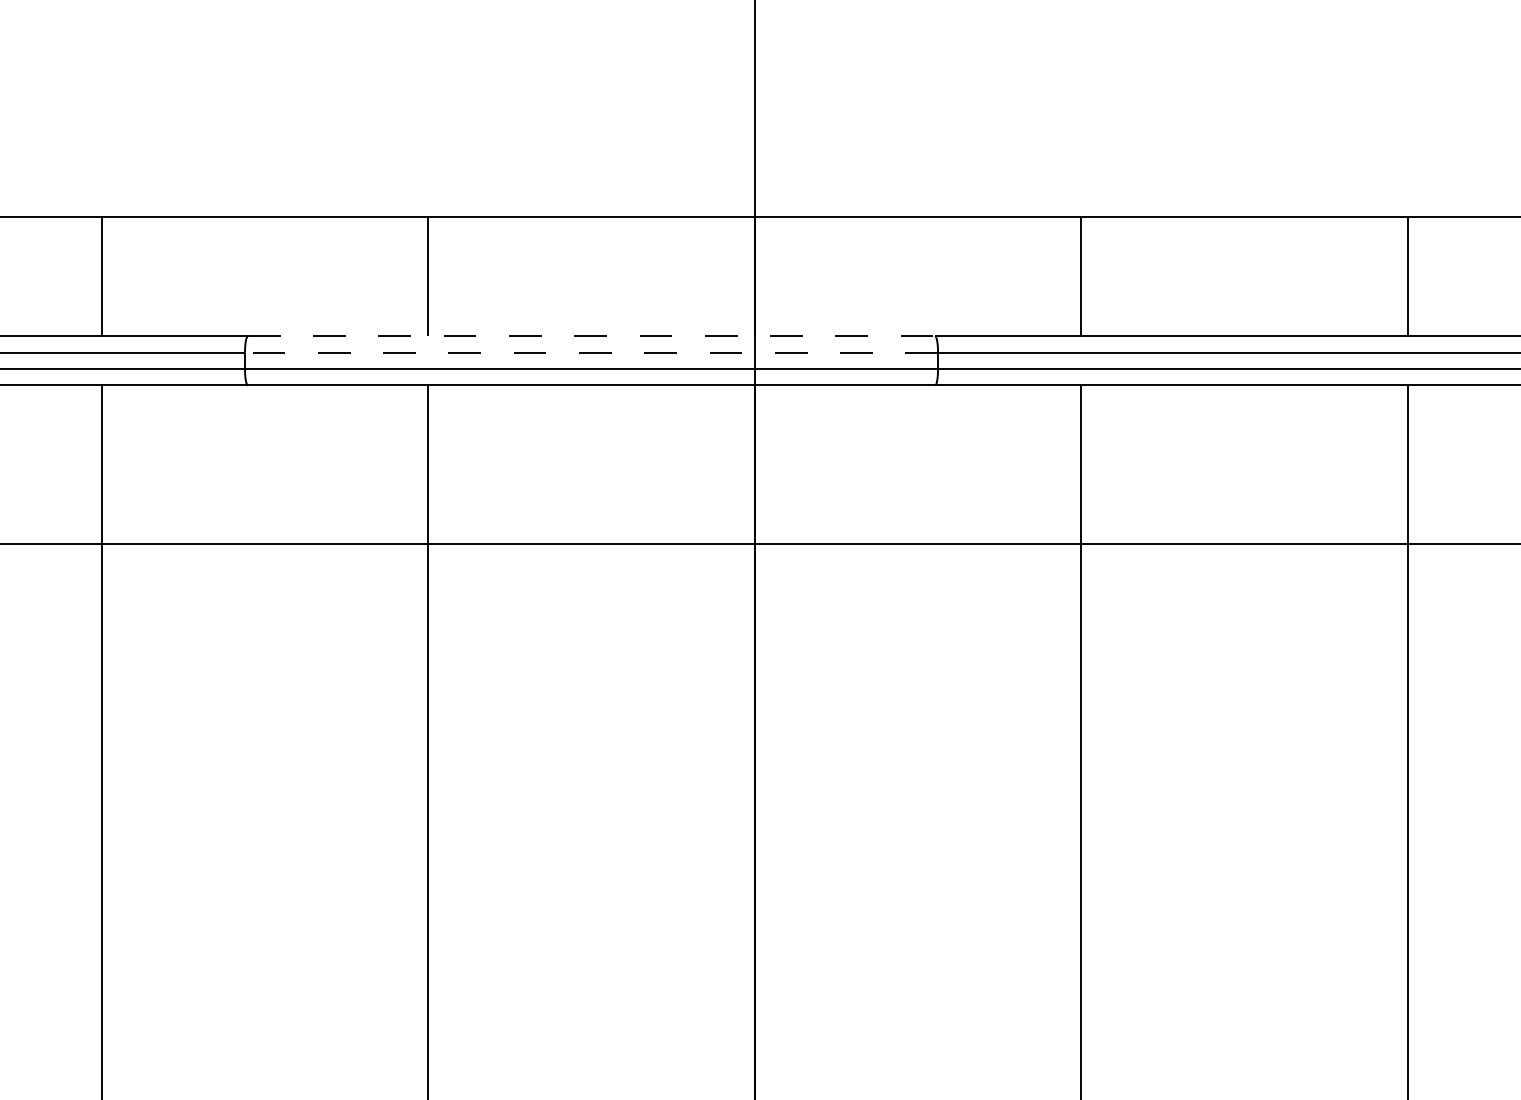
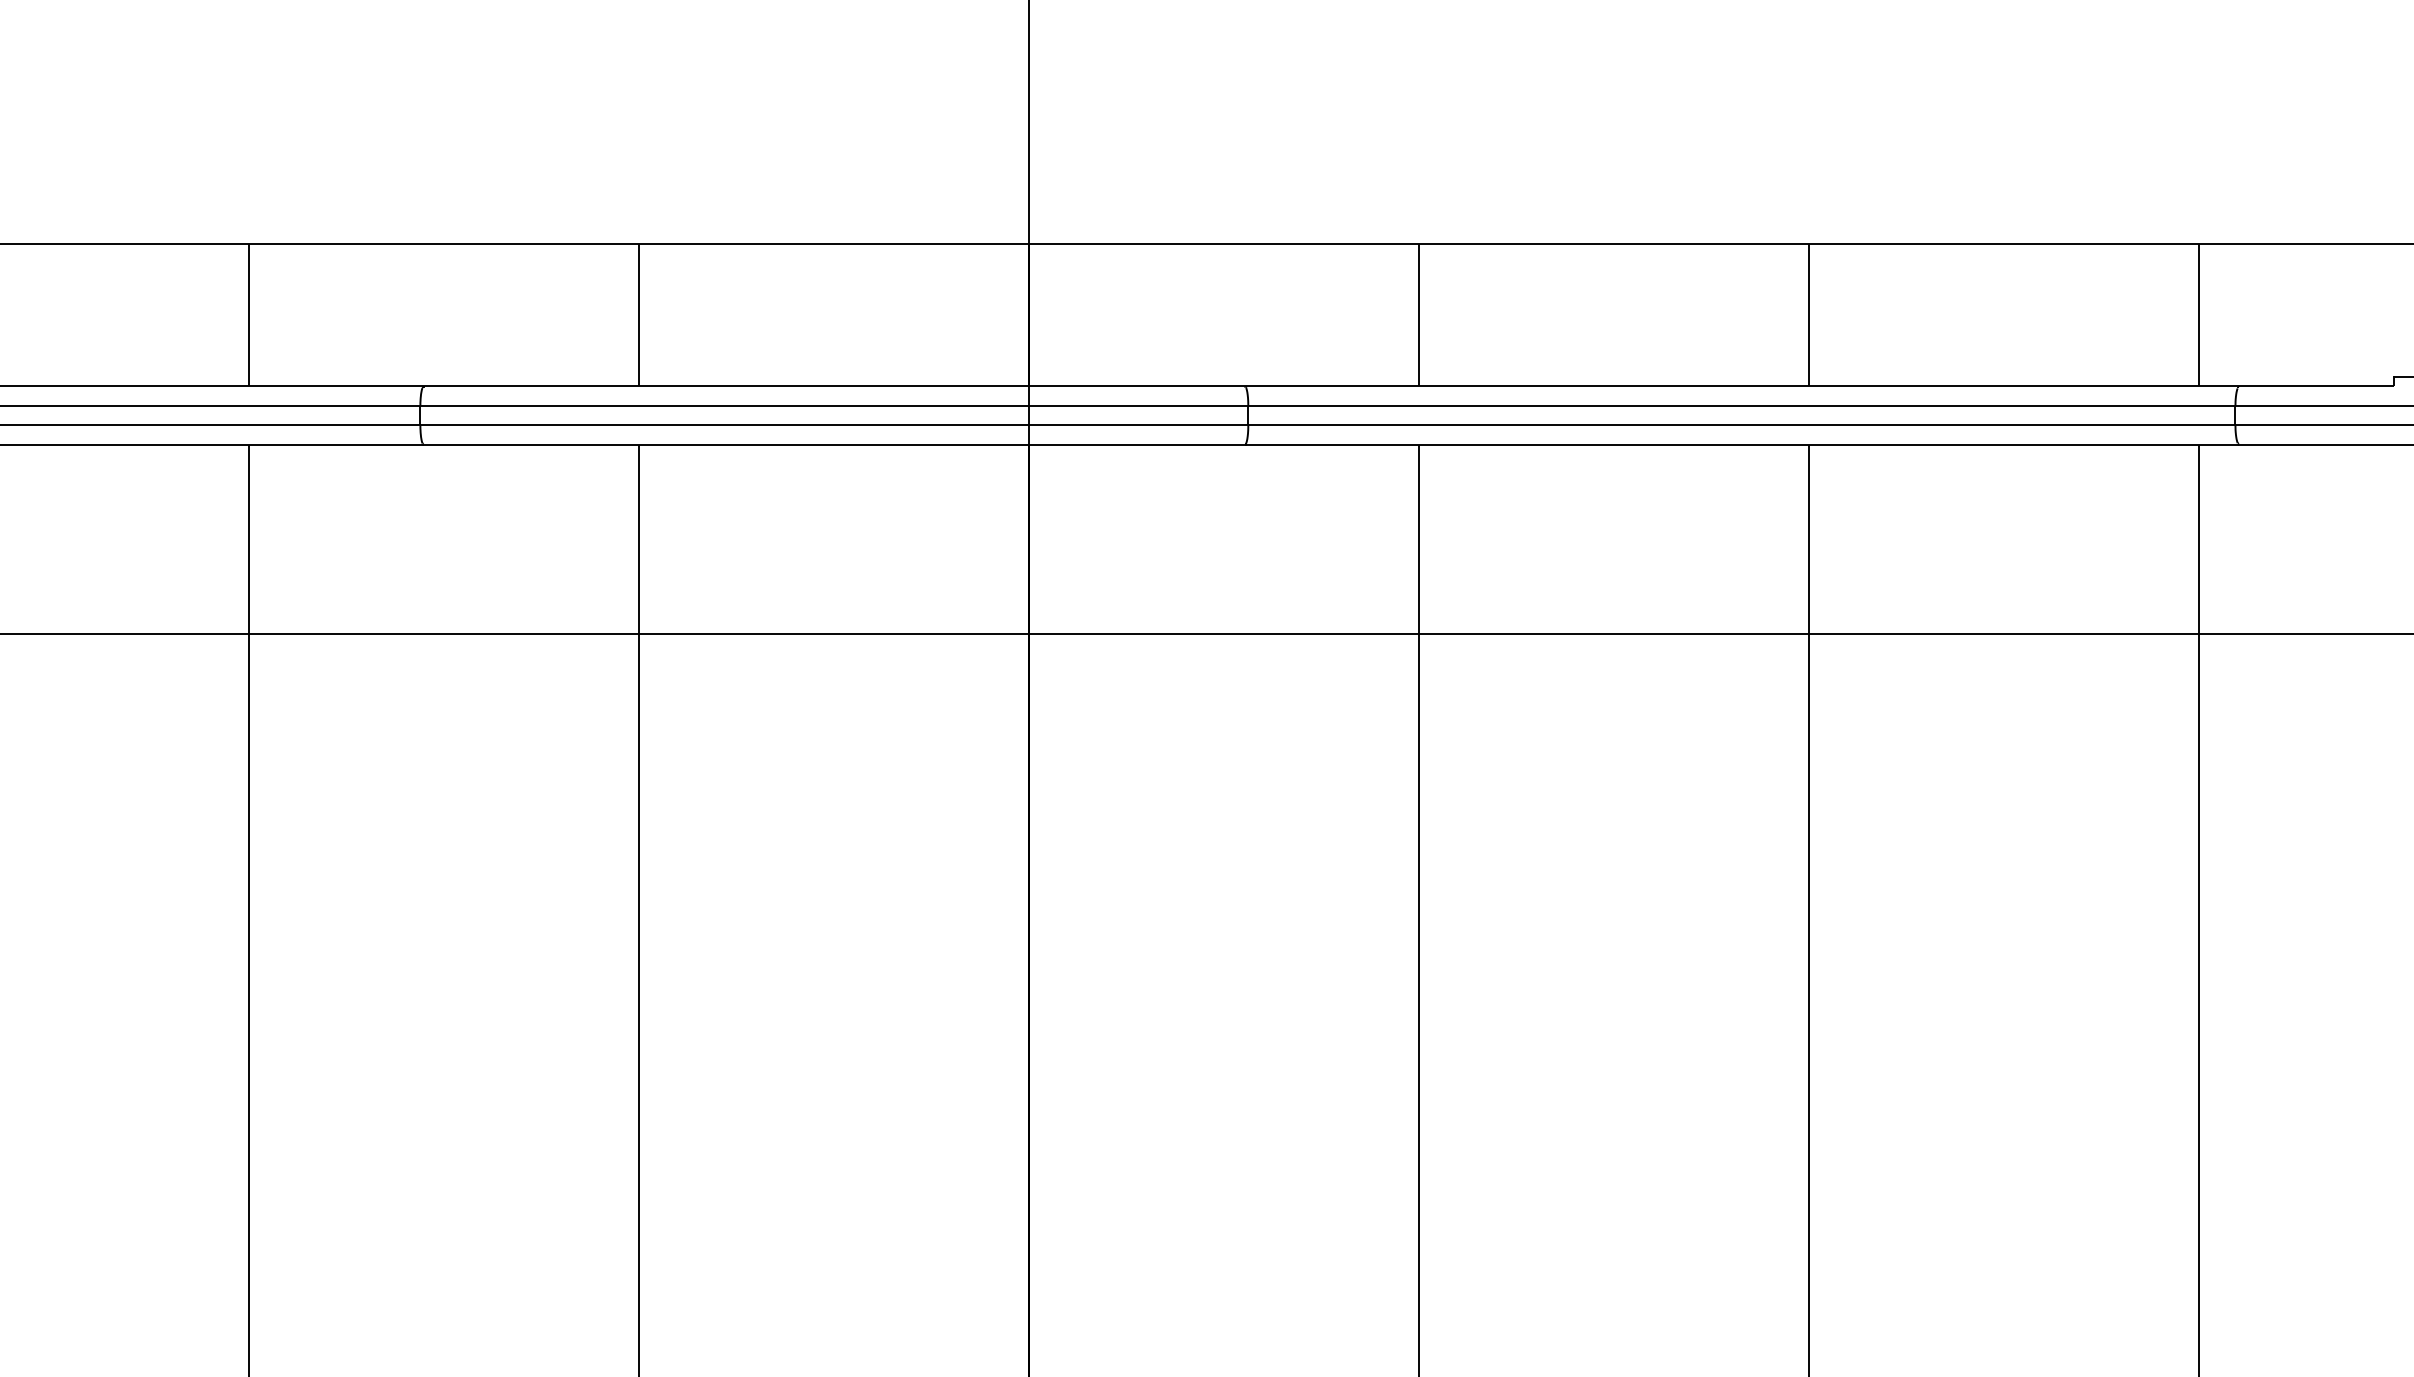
line: (591, 336) -> (834, 386), dashed -> solid
line: (591, 352) -> (834, 405), dashed -> solid

